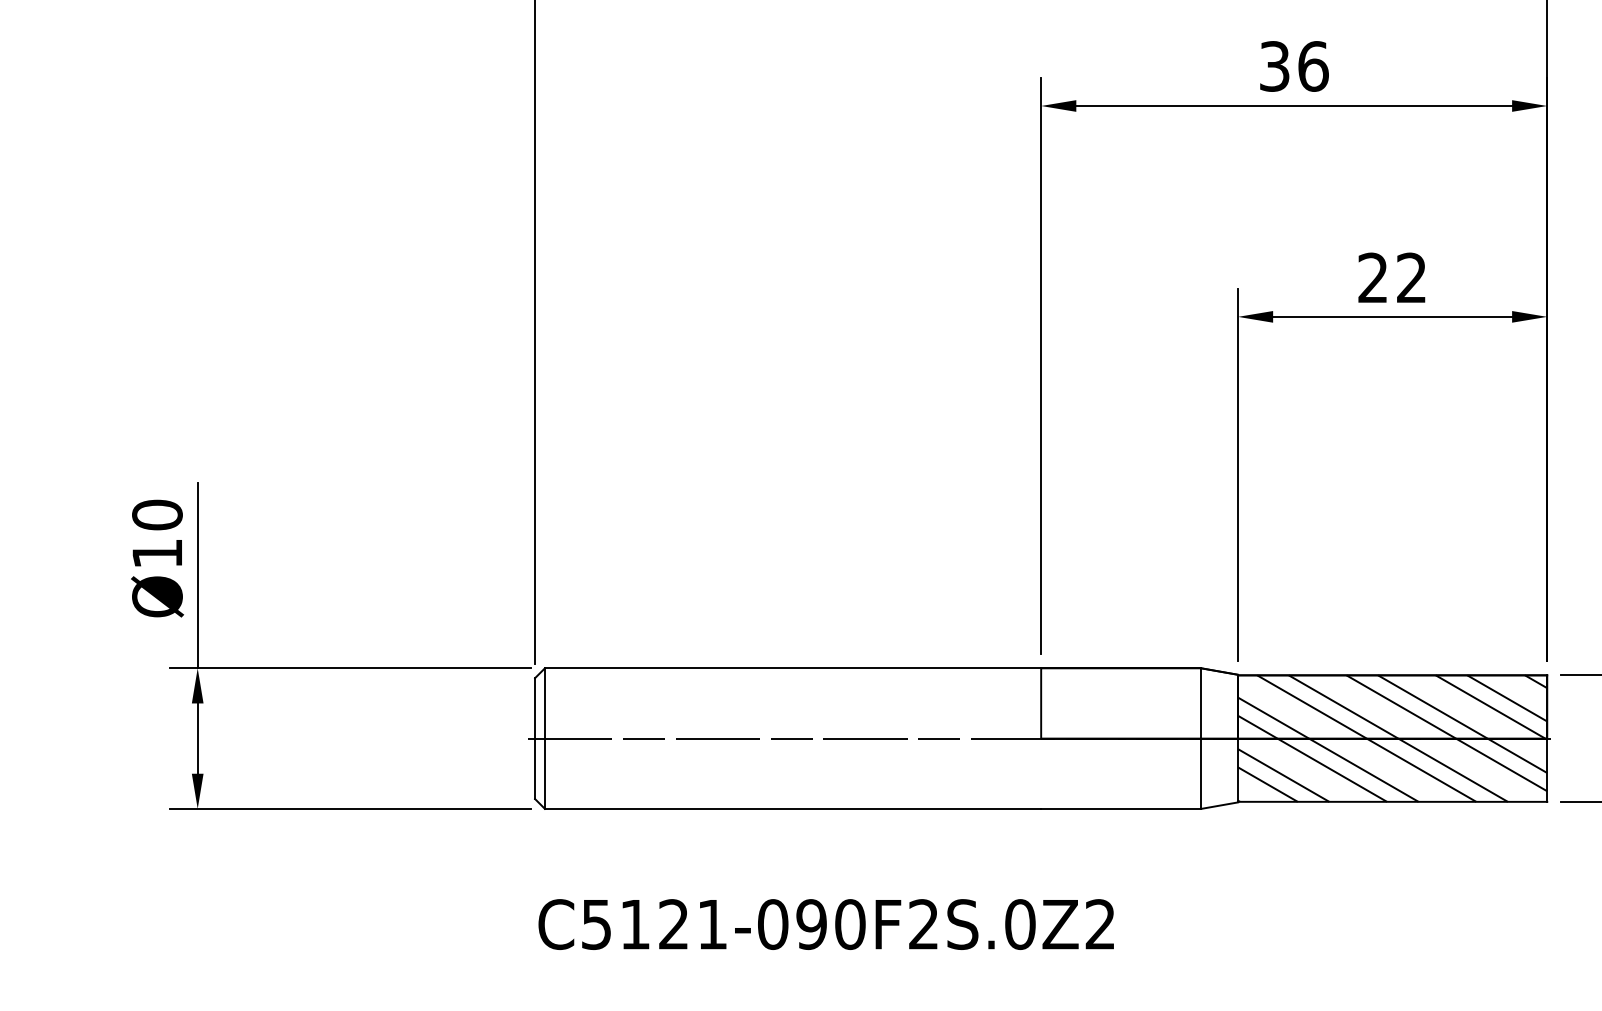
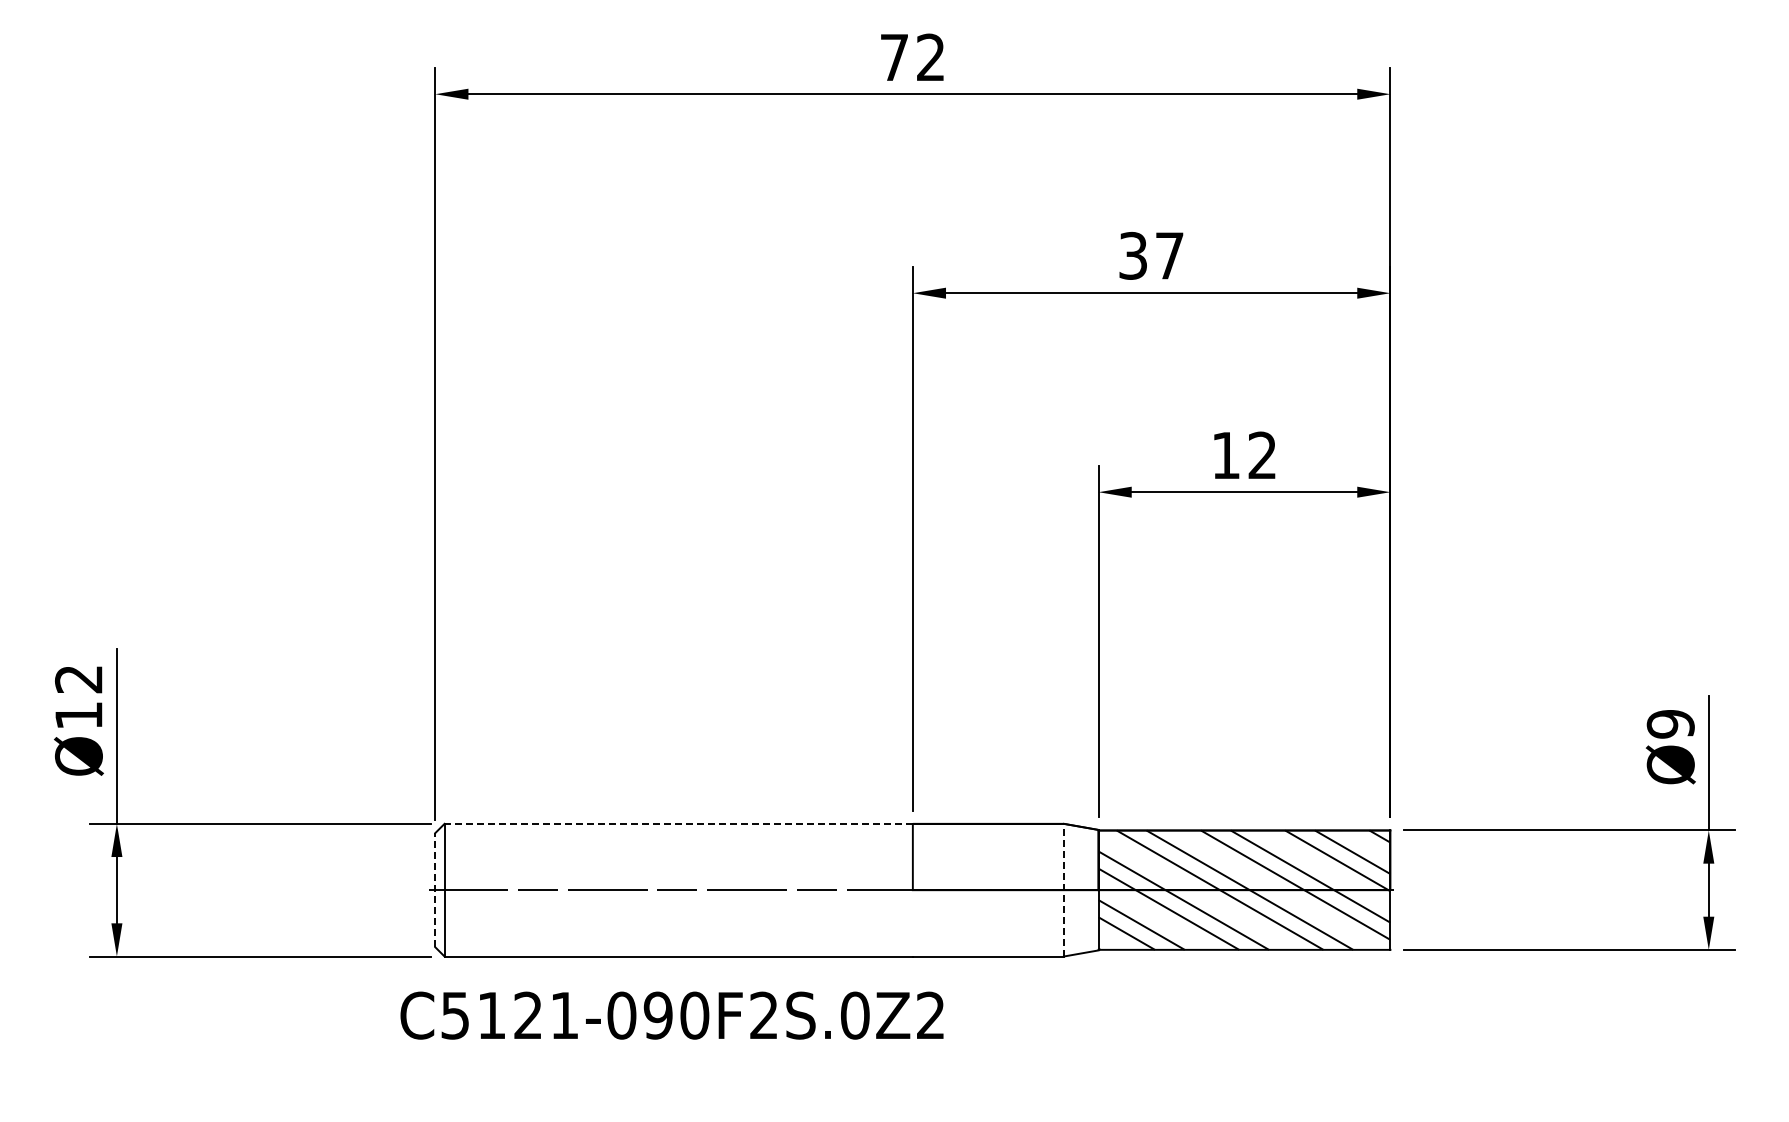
text: (1313, 66) -> (1169, 255), 36 -> 37
text: (1372, 276) -> (1225, 454), 22 -> 12
text: (156, 514) -> (78, 678), Ø10 -> Ø12
line: (792, 667) -> (678, 823), solid -> dashed
line: (535, 737) -> (435, 889), solid -> dashed
line: (1200, 737) -> (1063, 889), solid -> dashed
text: (825, 924) -> (671, 1015), moved

